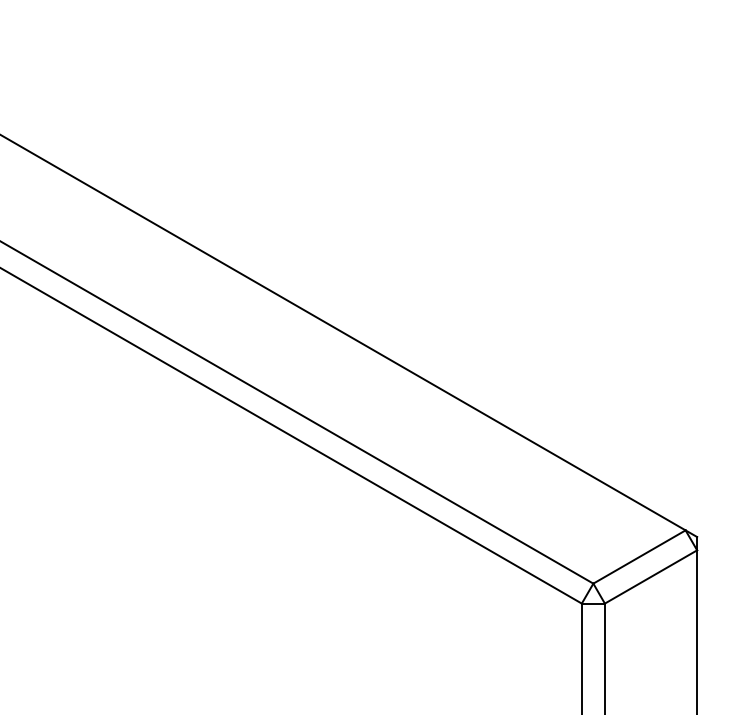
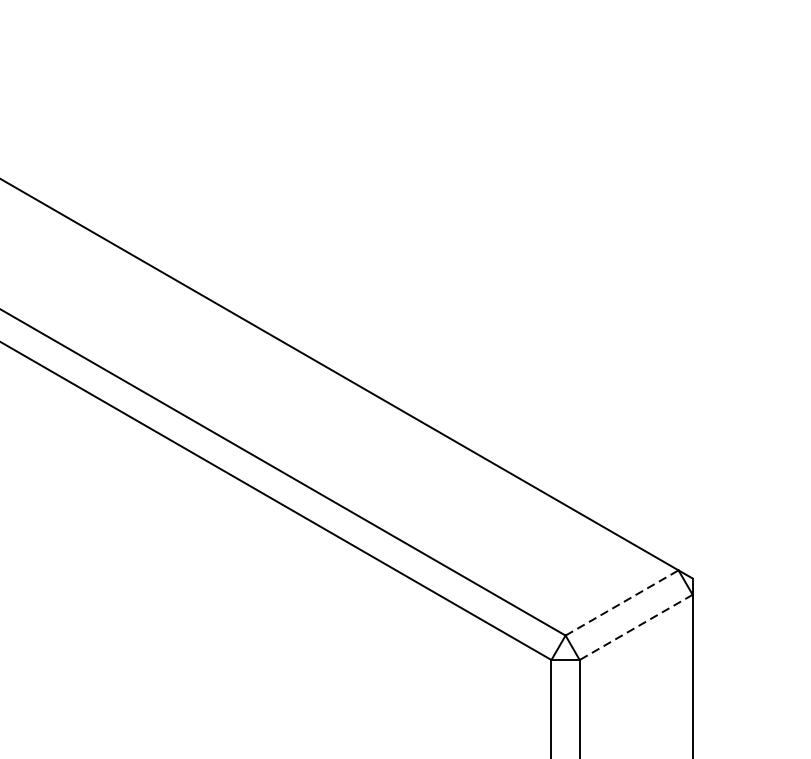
line: (639, 556) -> (622, 602), solid -> dashed
line: (650, 577) -> (635, 628), solid -> dashed

